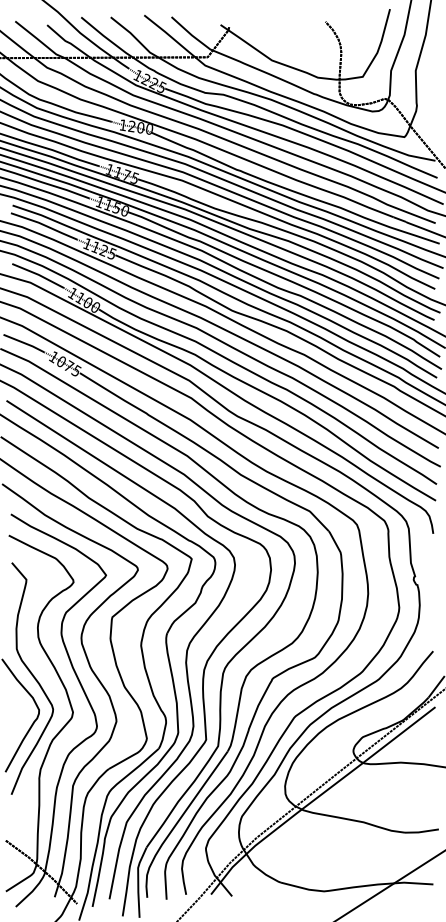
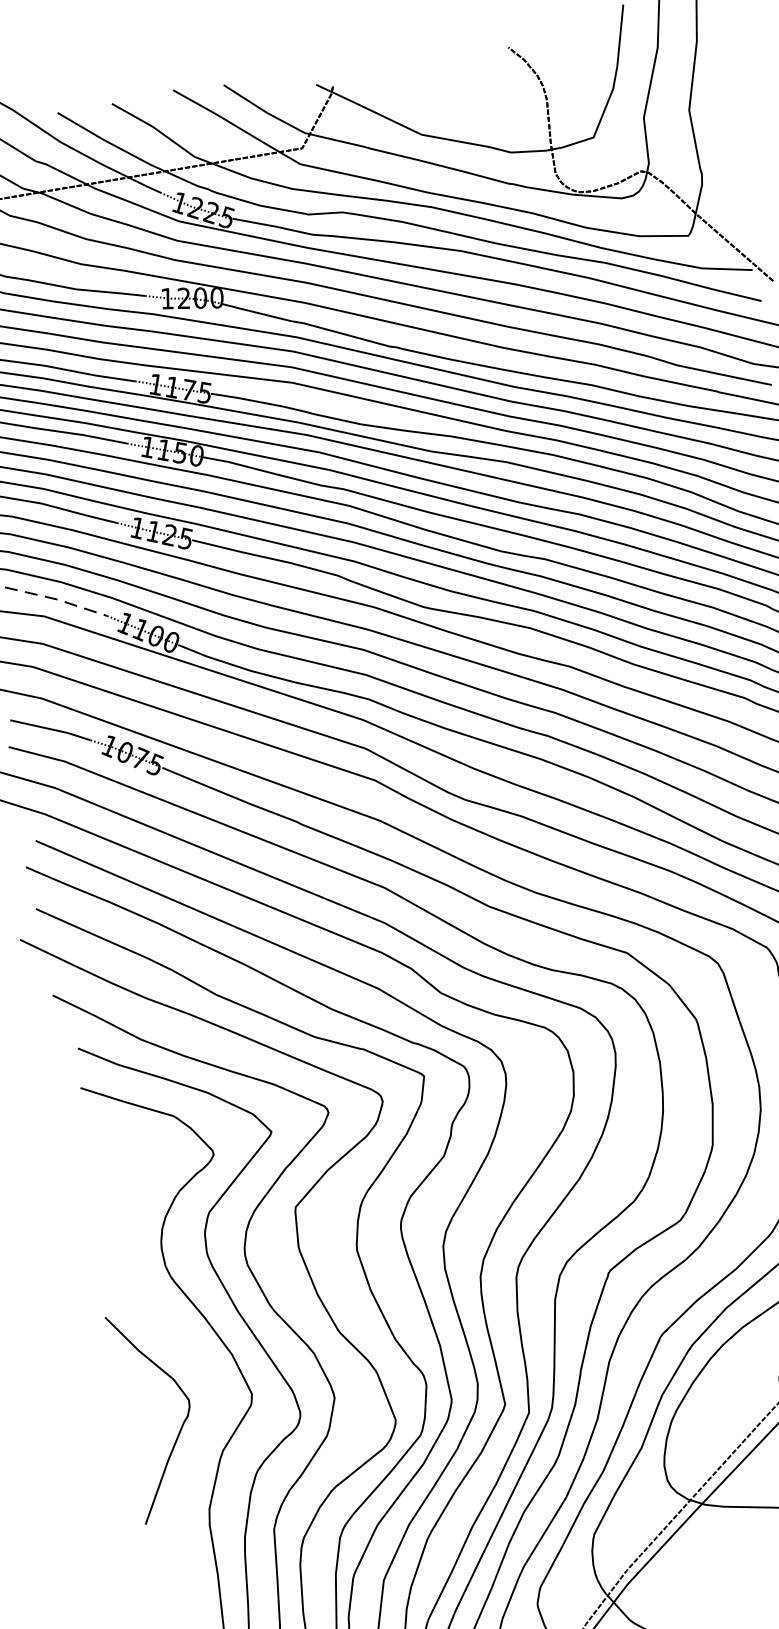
line: (38, 274) -> (56, 598), solid -> dashed
curve: (32, 676) -> (166, 1340), removed

